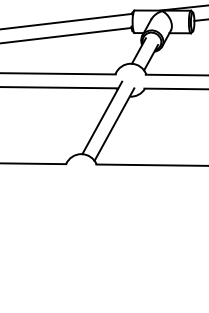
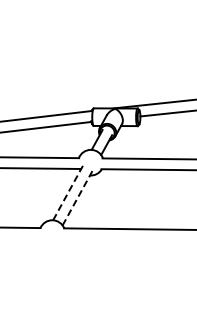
line: (102, 117) -> (68, 191), solid -> dashed
line: (114, 123) -> (78, 196), solid -> dashed

